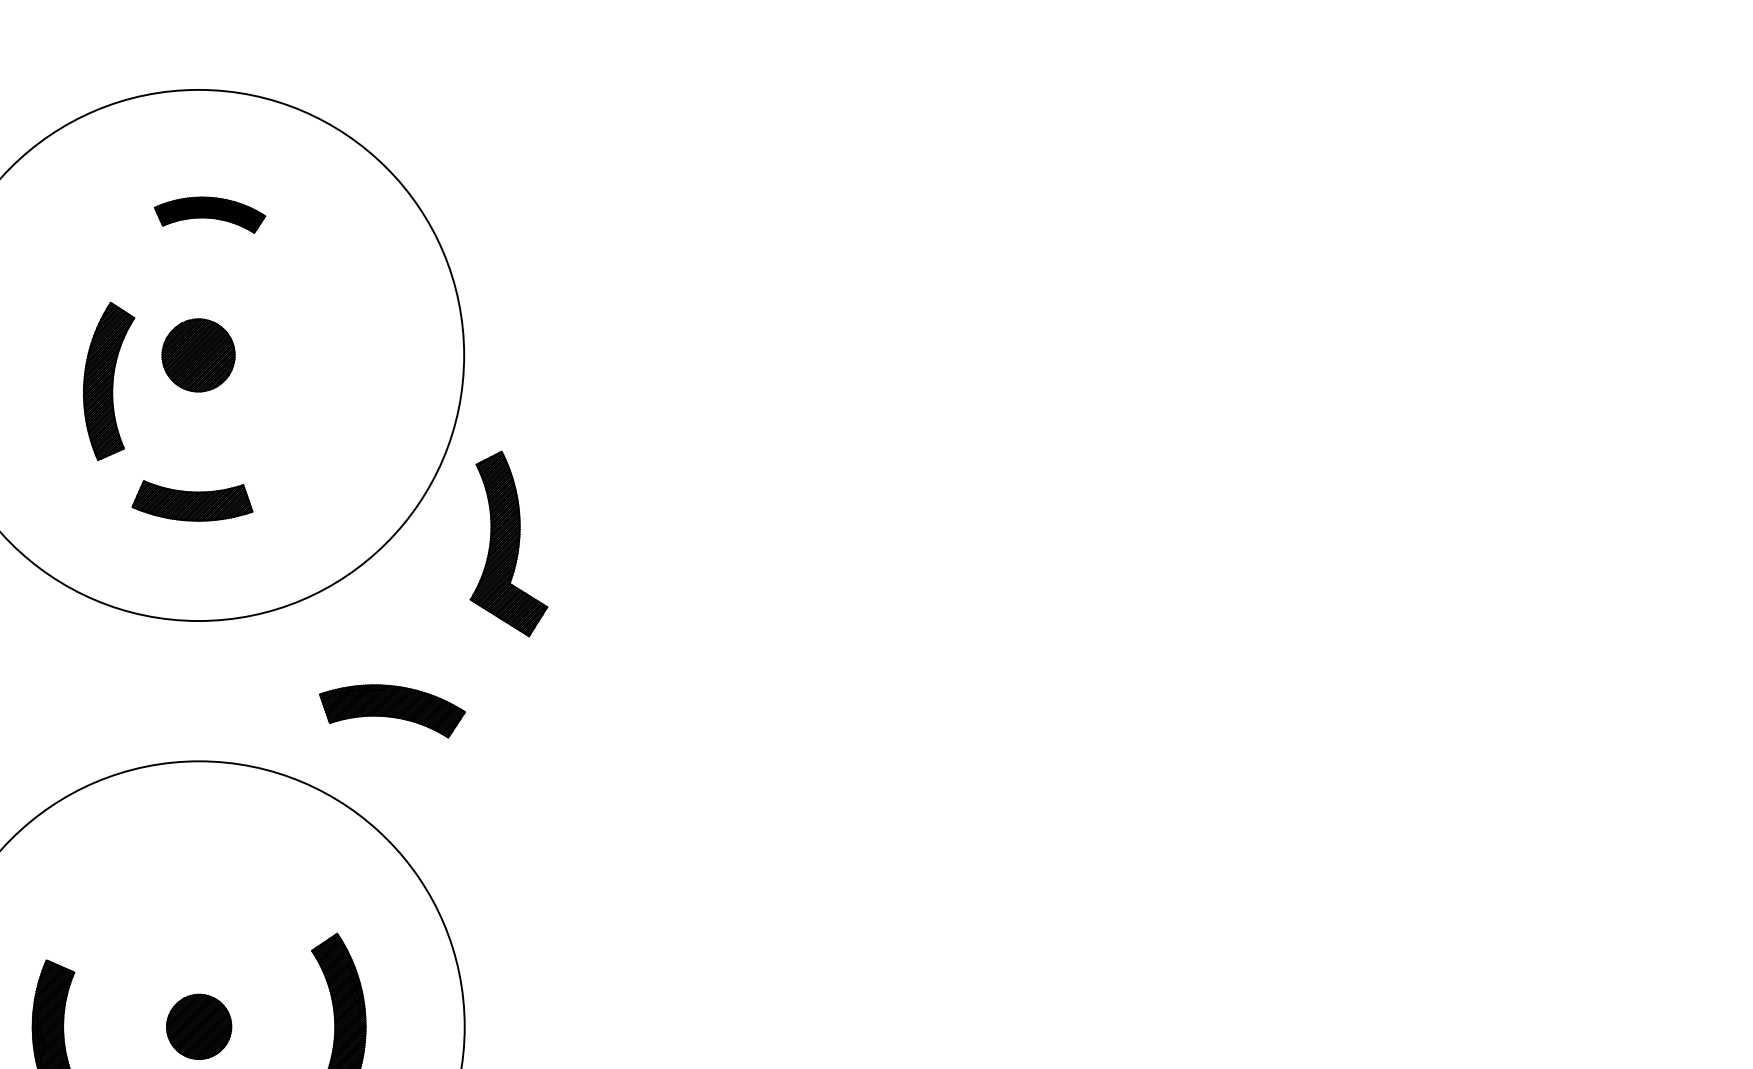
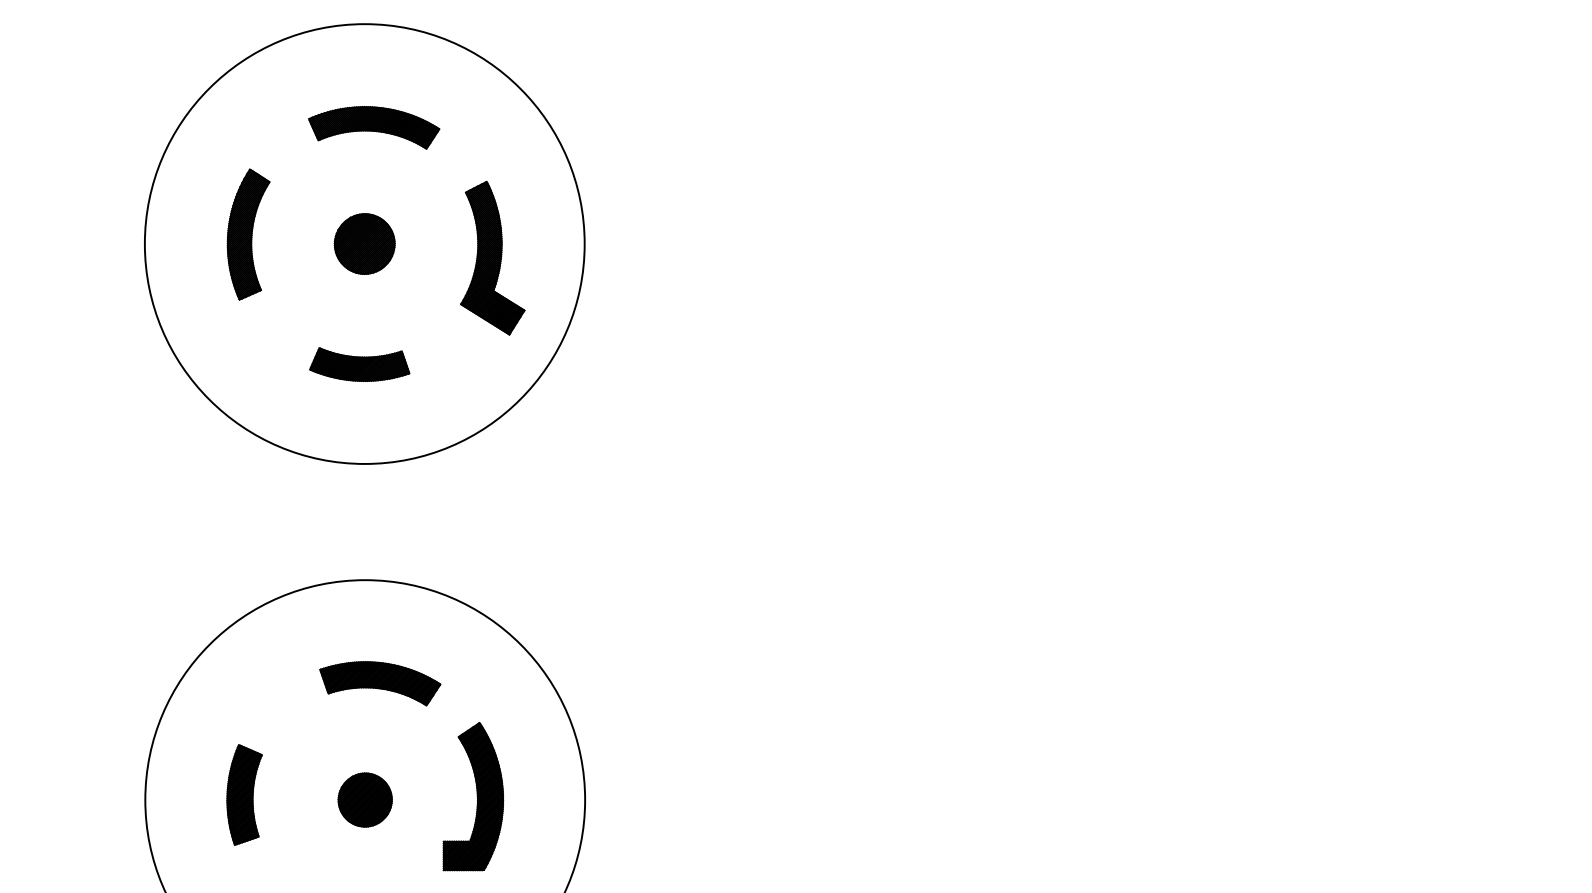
part: (210, 214) -> (374, 127), size x1.43
part: (108, 381) -> (248, 234), moved
part: (508, 543) -> (492, 257), moved
part: (392, 711) -> (380, 683), moved

